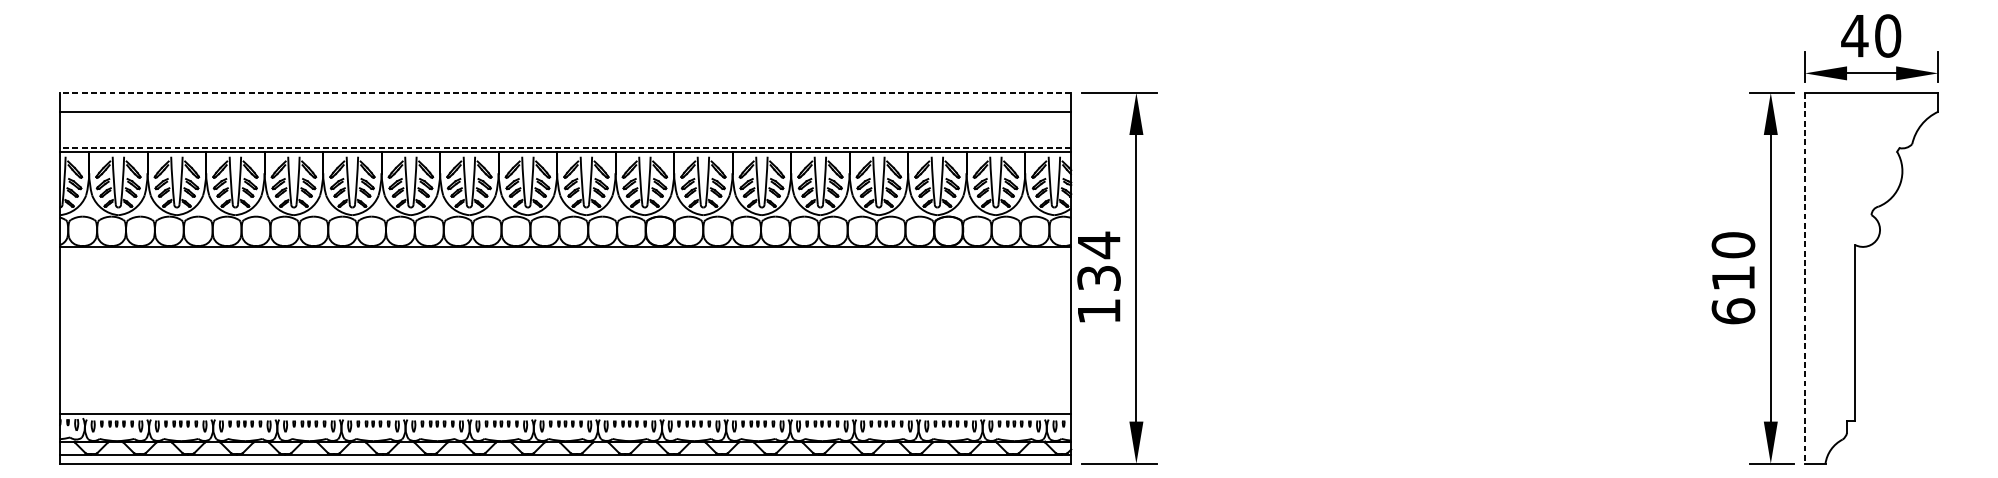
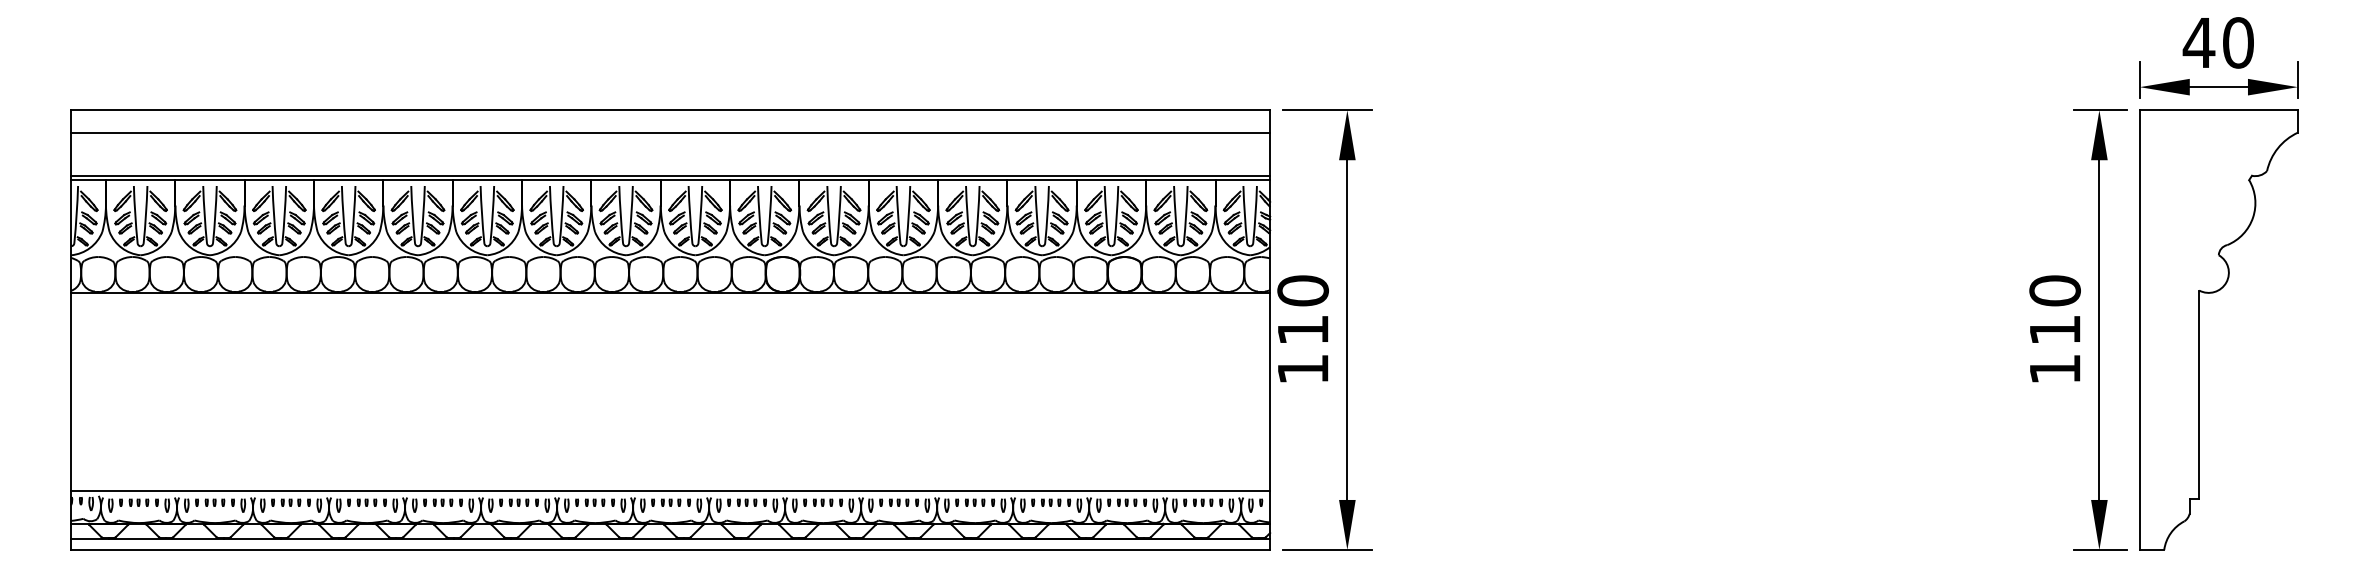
line: (565, 93) -> (670, 110), dashed -> solid
line: (565, 147) -> (670, 175), dashed -> solid
text: (1098, 260) -> (1302, 309), 134 -> 110
line: (1804, 278) -> (2139, 330), dashed -> solid
text: (1732, 310) -> (2054, 368), 610 -> 110

